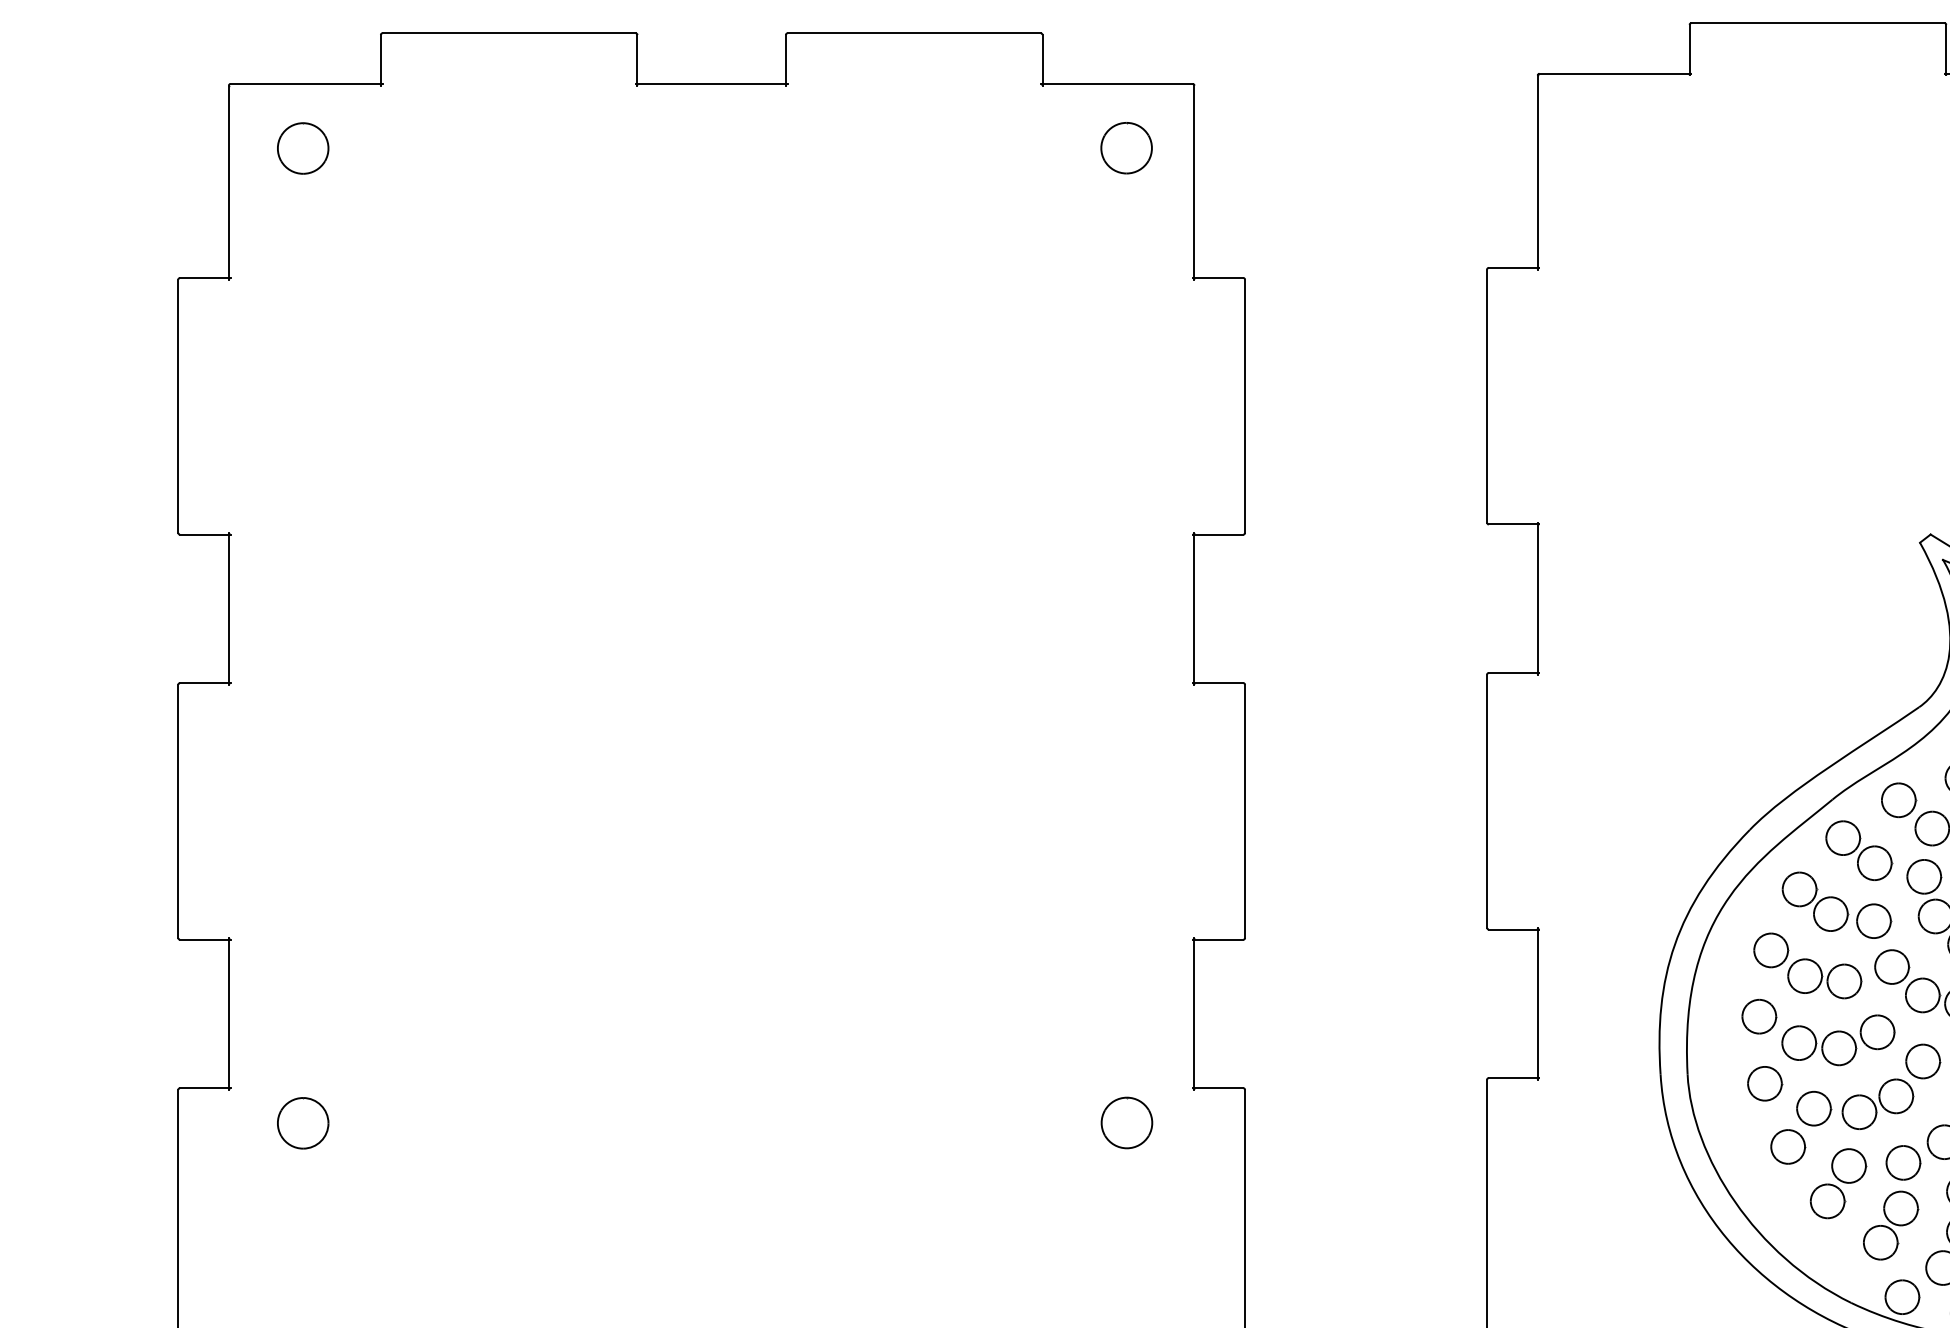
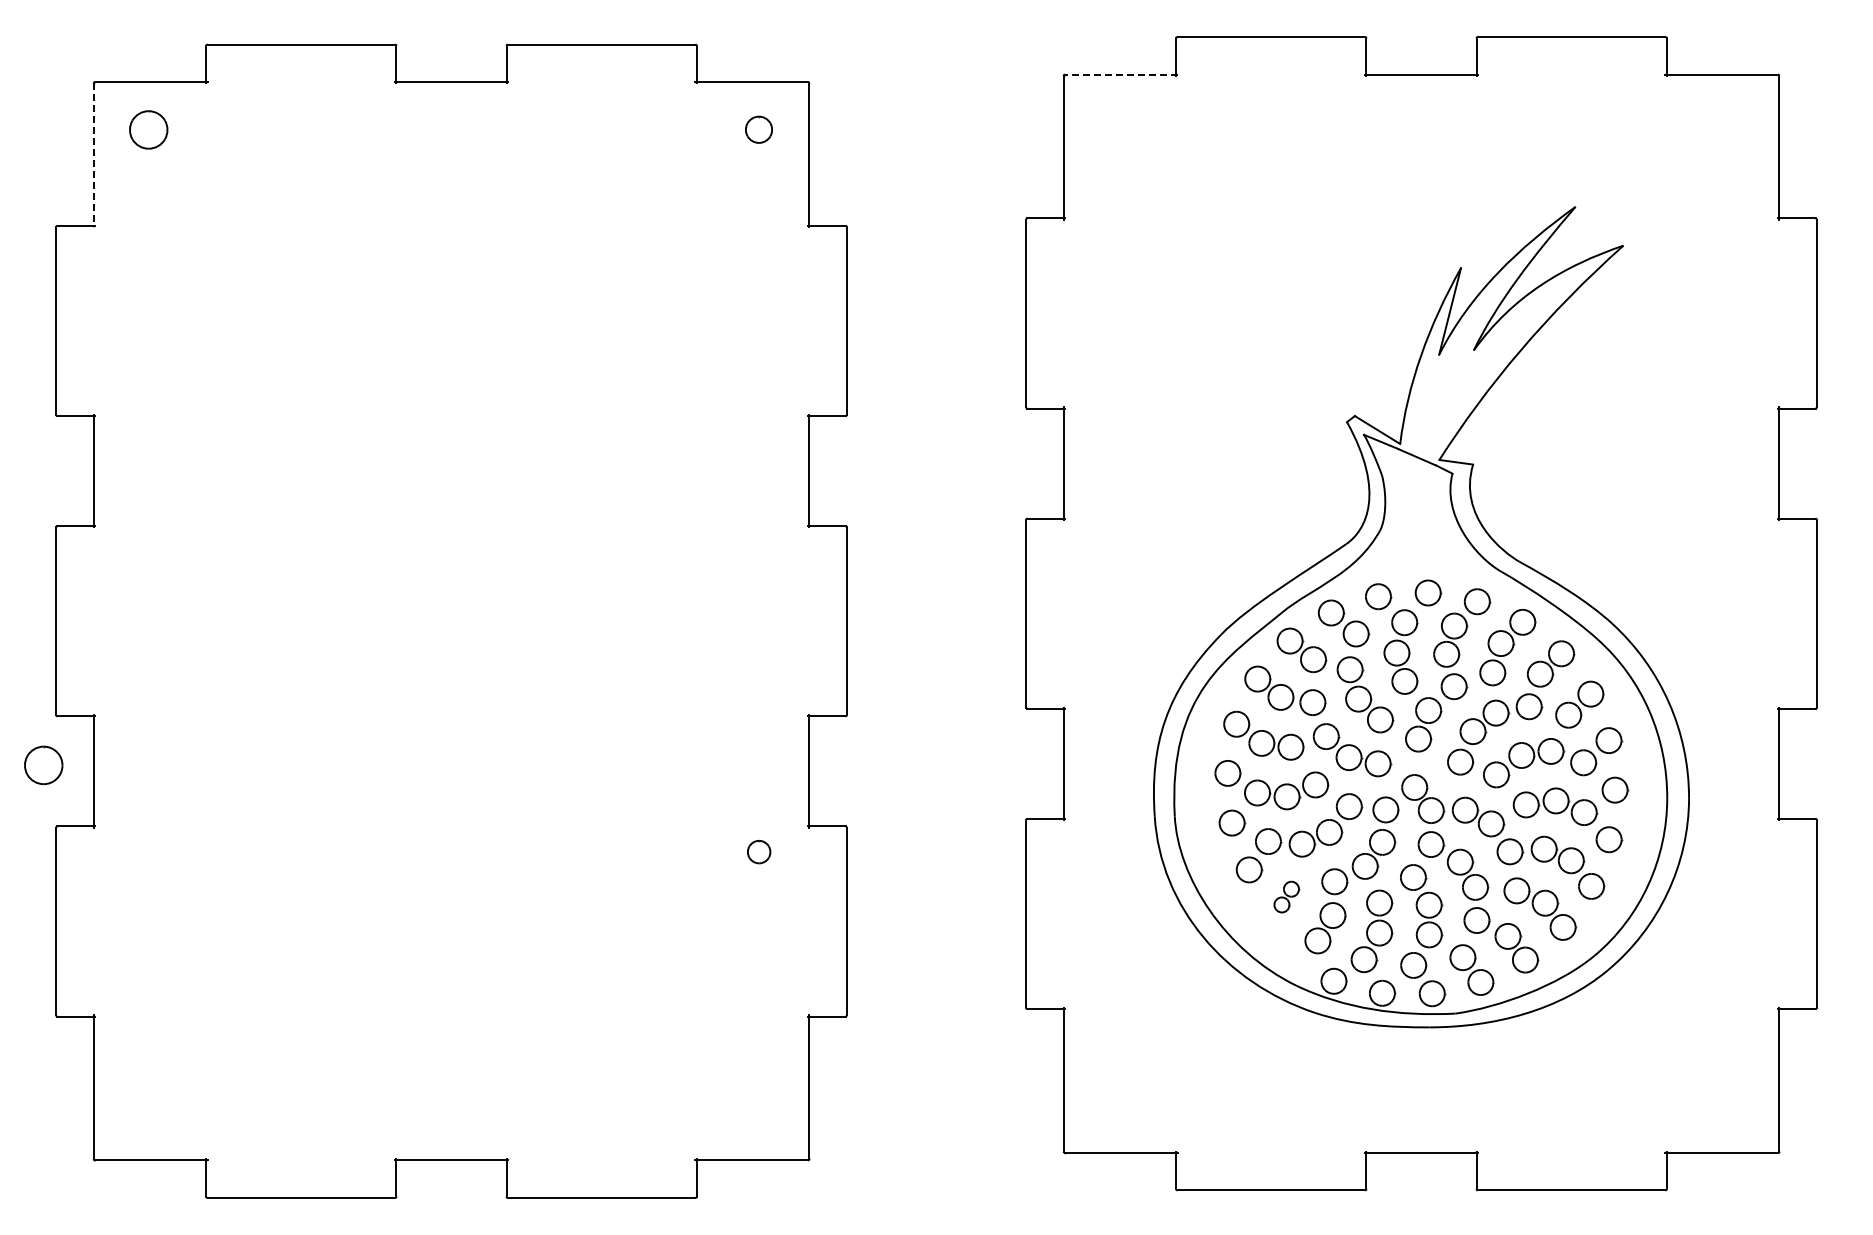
line: (1614, 73) -> (1120, 74), solid -> dashed
part: (1125, 147) -> (758, 129), size x0.7
line: (228, 182) -> (93, 155), solid -> dashed
part: (302, 1122) -> (43, 764), moved
part: (1125, 1122) -> (758, 851), size x0.6
part: (1838, 1182) -> (1286, 896), size x0.6

